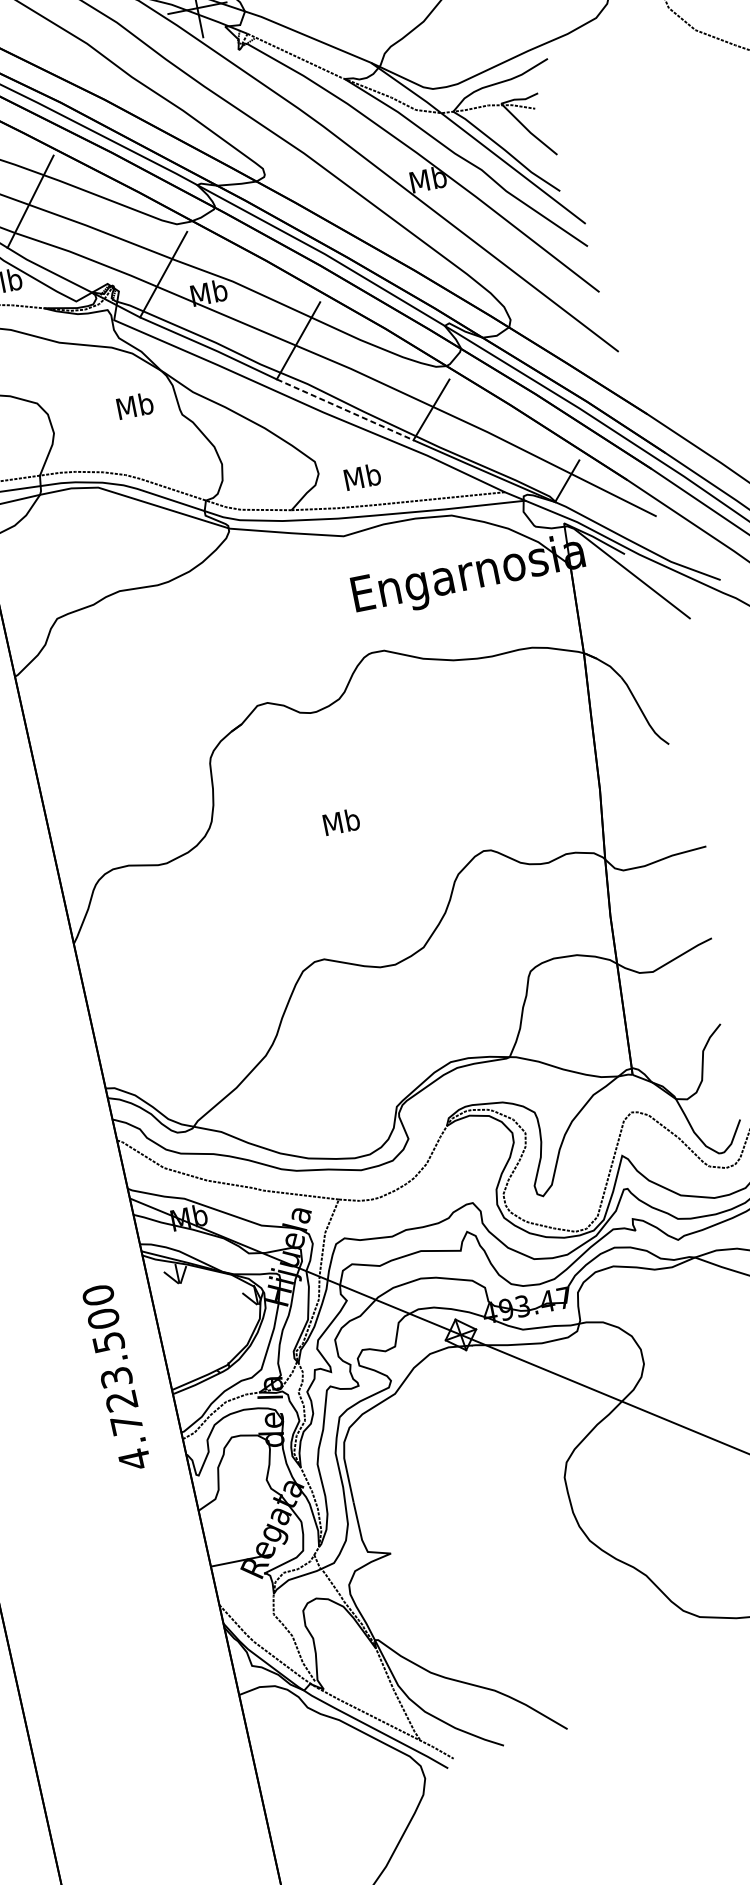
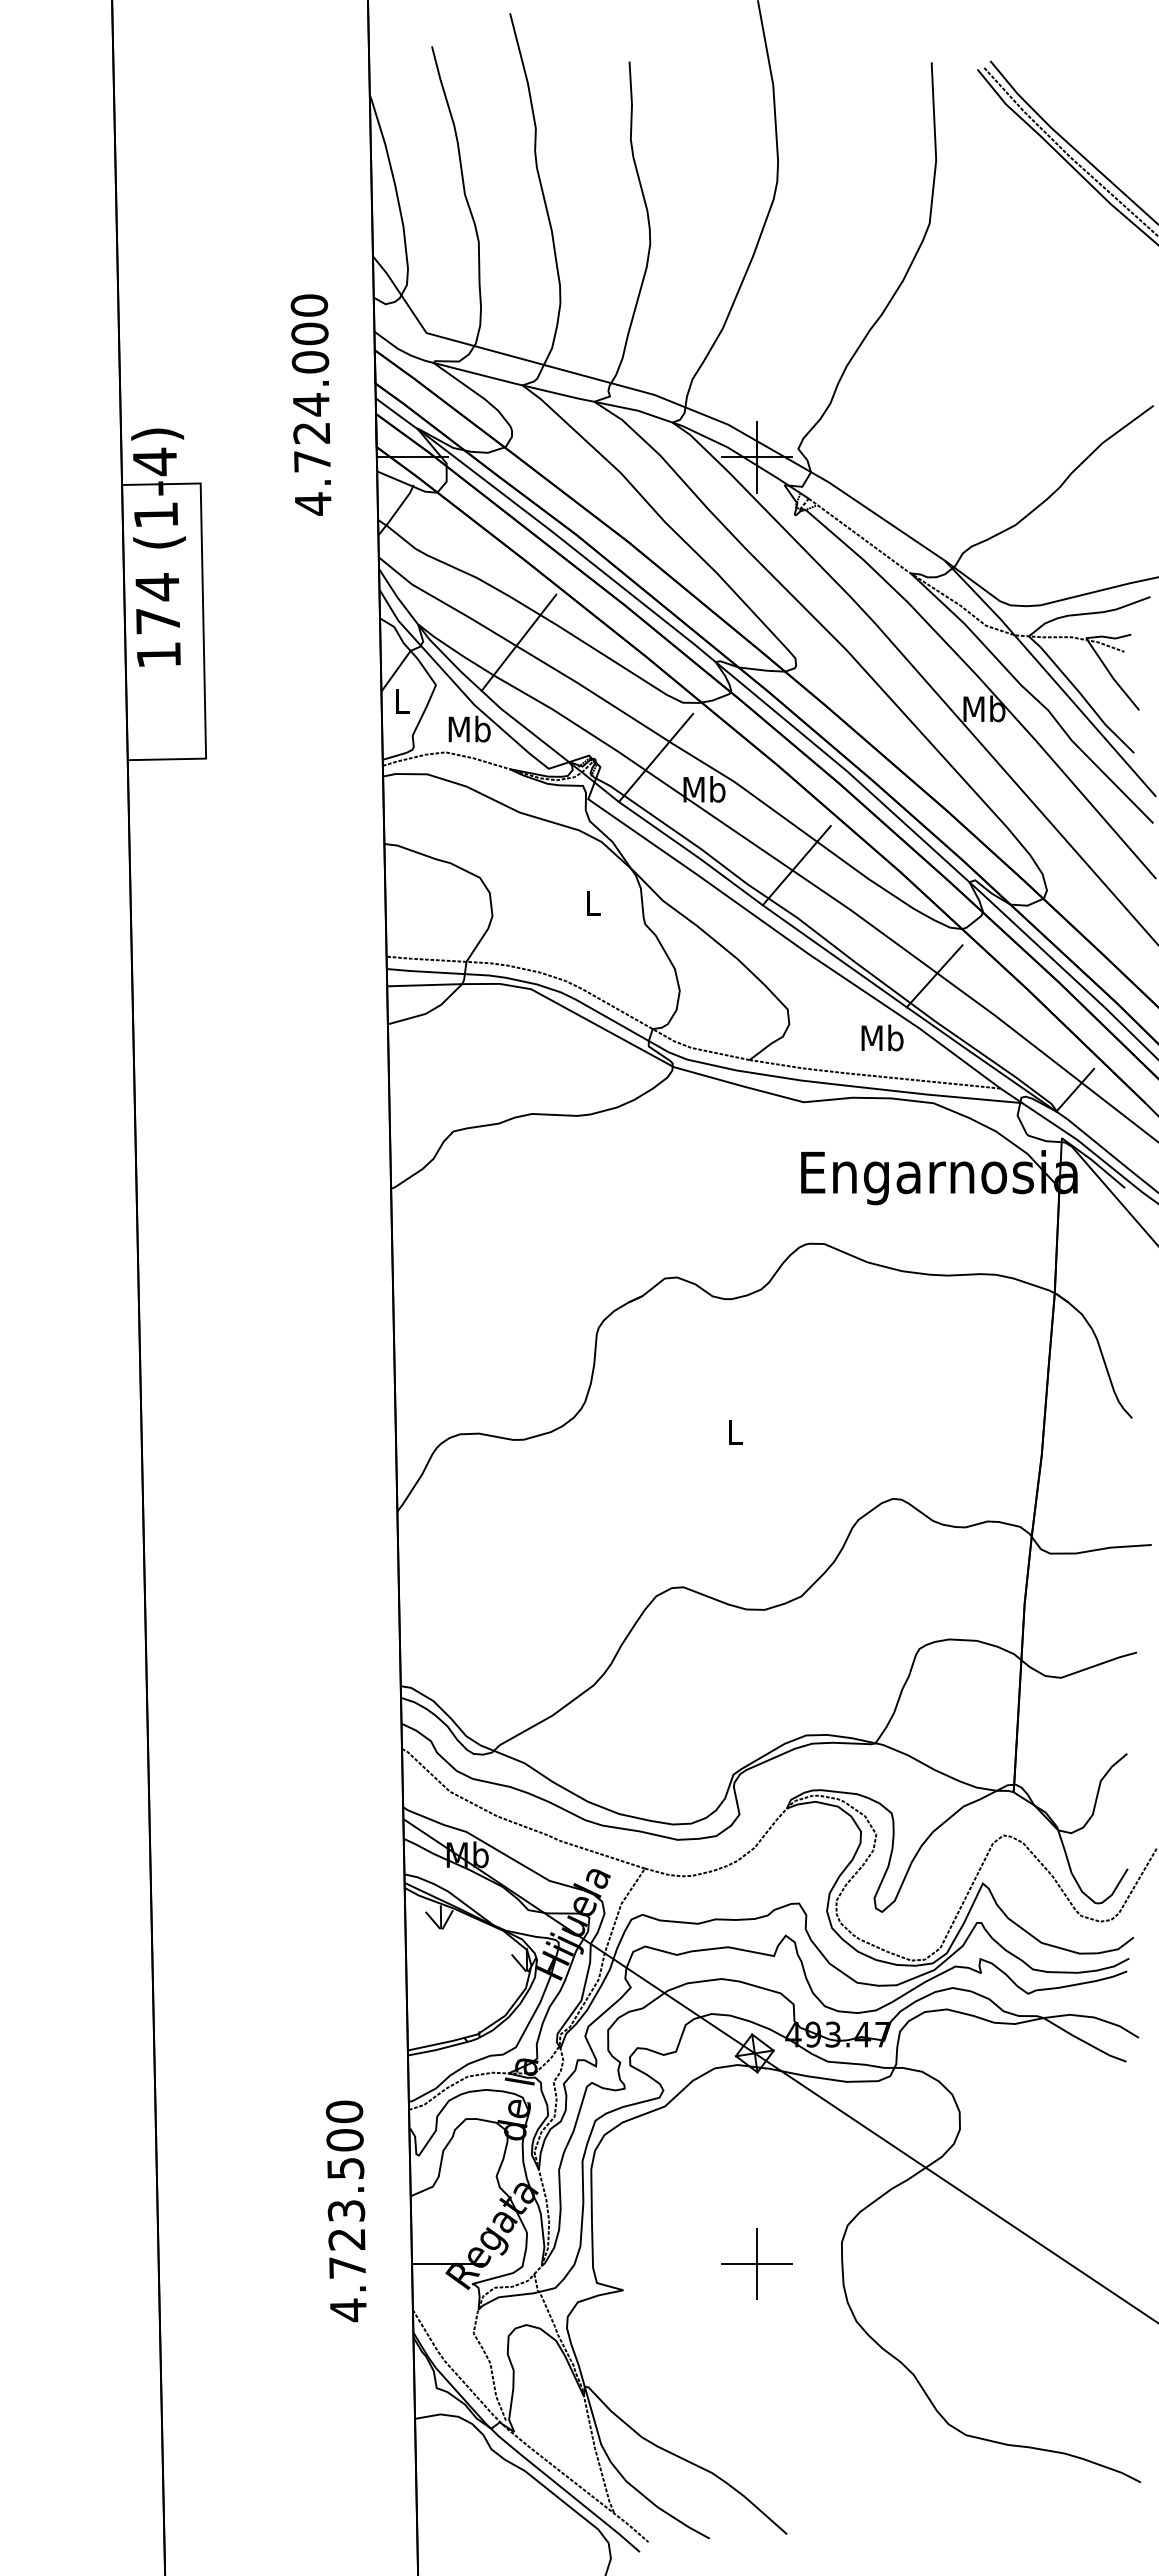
text: (134, 405) -> (592, 902), Mb -> L
line: (345, 409) -> (835, 956), dashed -> solid
text: (362, 476) -> (882, 1037), moved
text: (341, 822) -> (735, 1432), Mb -> L
text: (115, 1378) -> (345, 2211), moved
part: (497, 1509) -> (756, 2263), added

